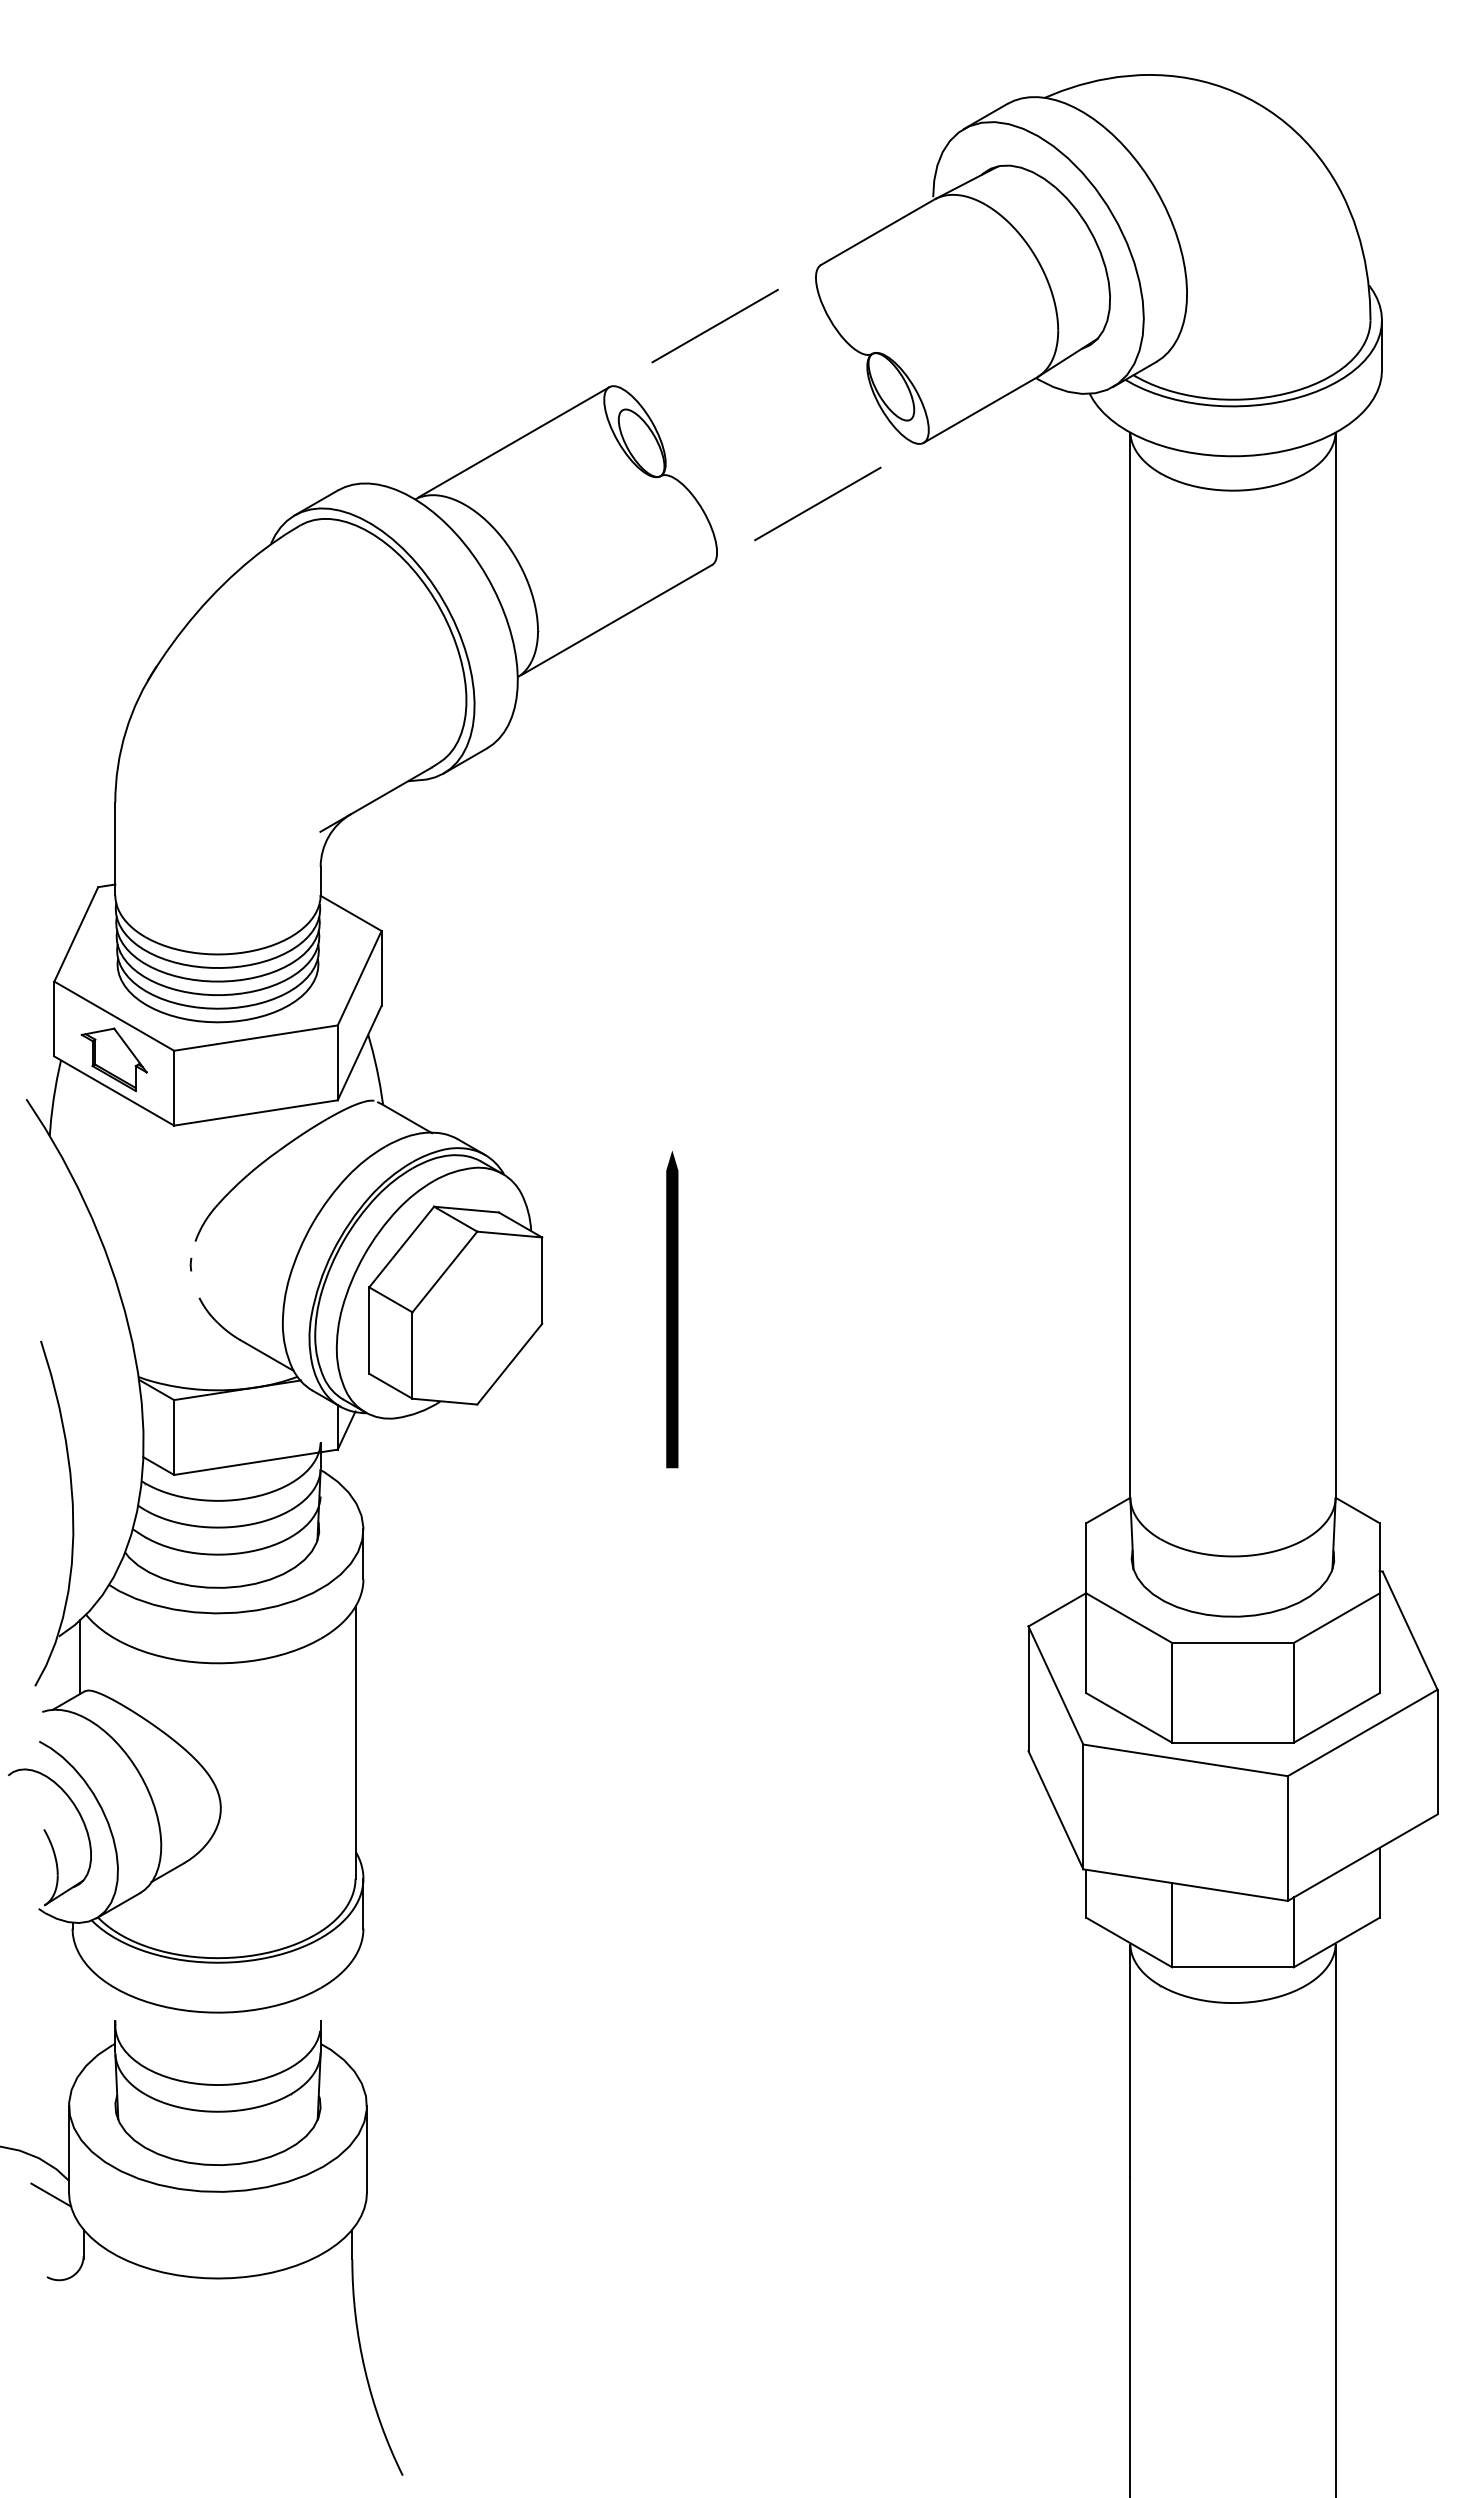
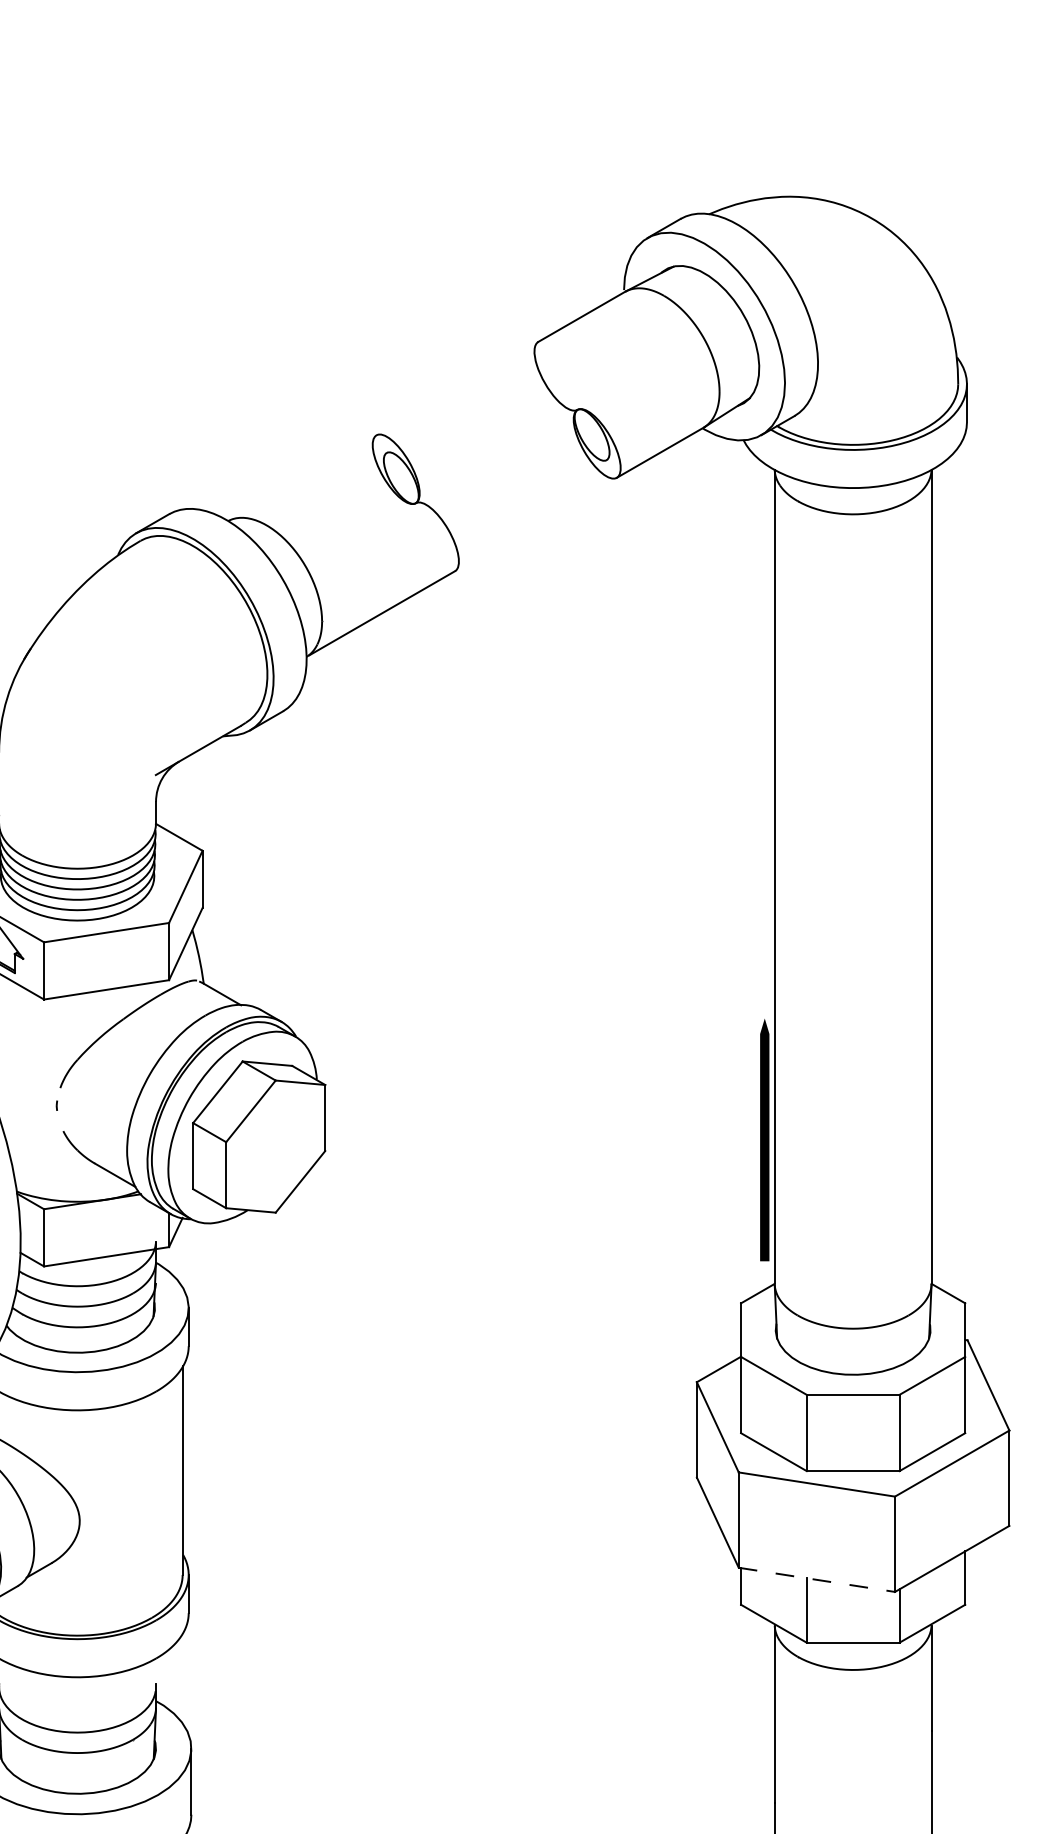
line: (714, 325) -> (456, 388), removed
line: (513, 442) -> (303, 477), removed
line: (817, 503) -> (535, 524), removed
line: (672, 1309) -> (764, 1140), moved
line: (1186, 1885) -> (817, 1580), solid -> dashed

